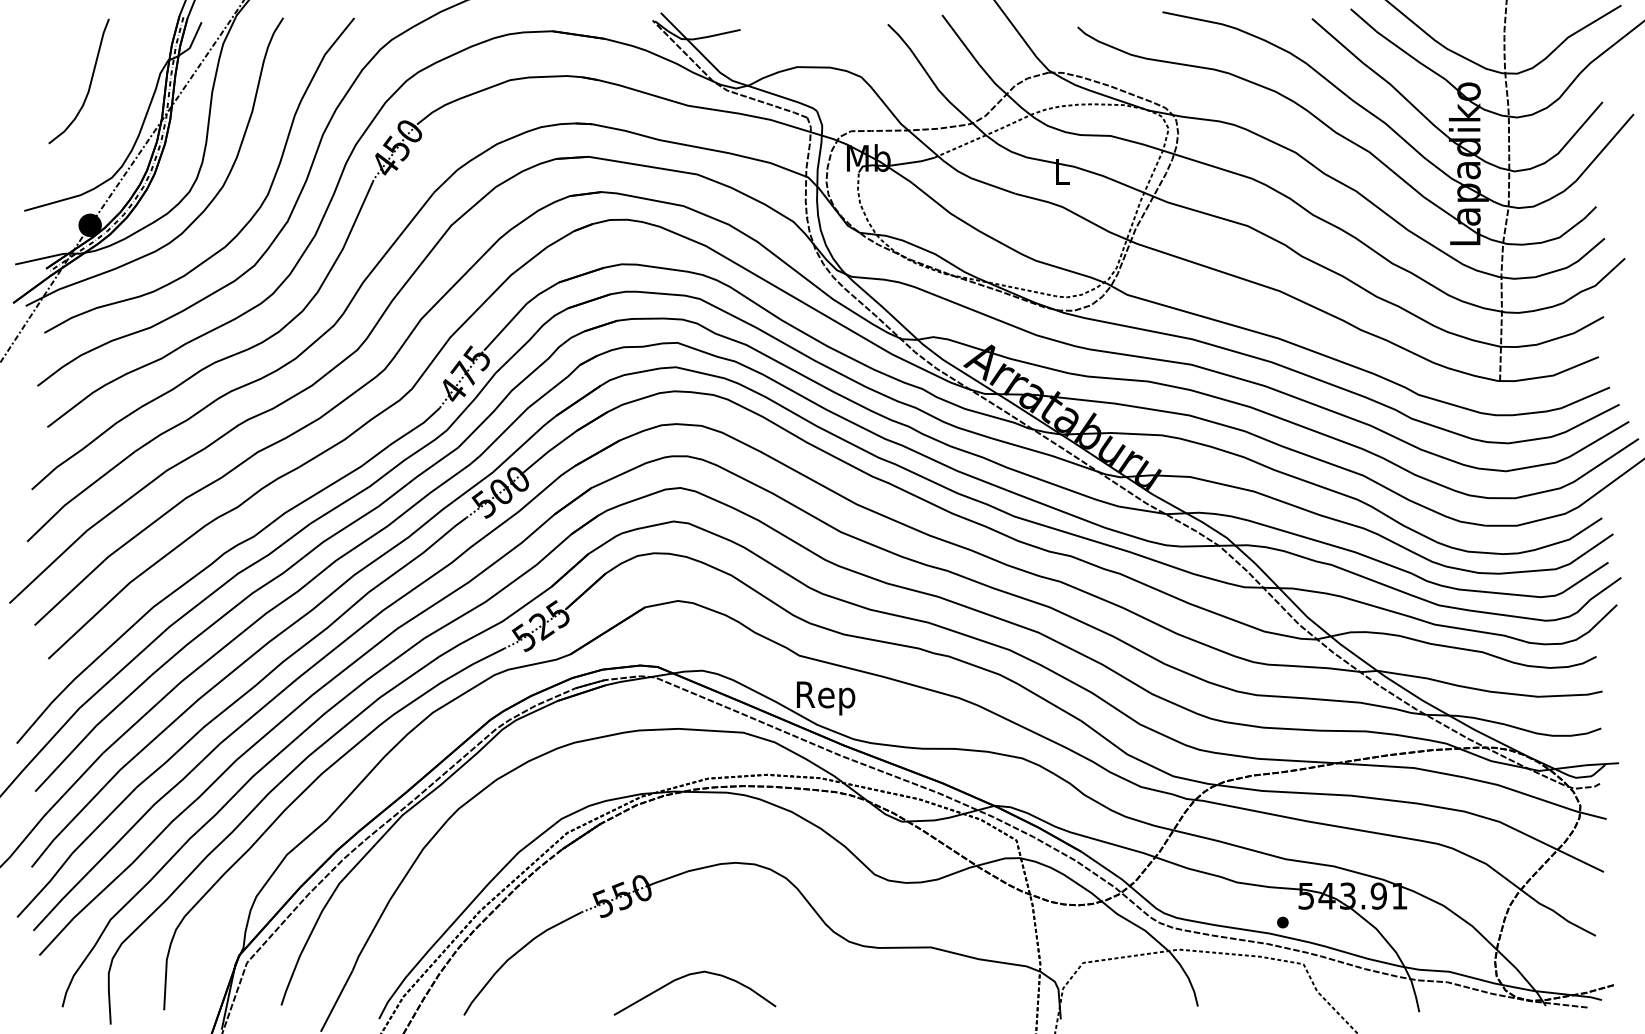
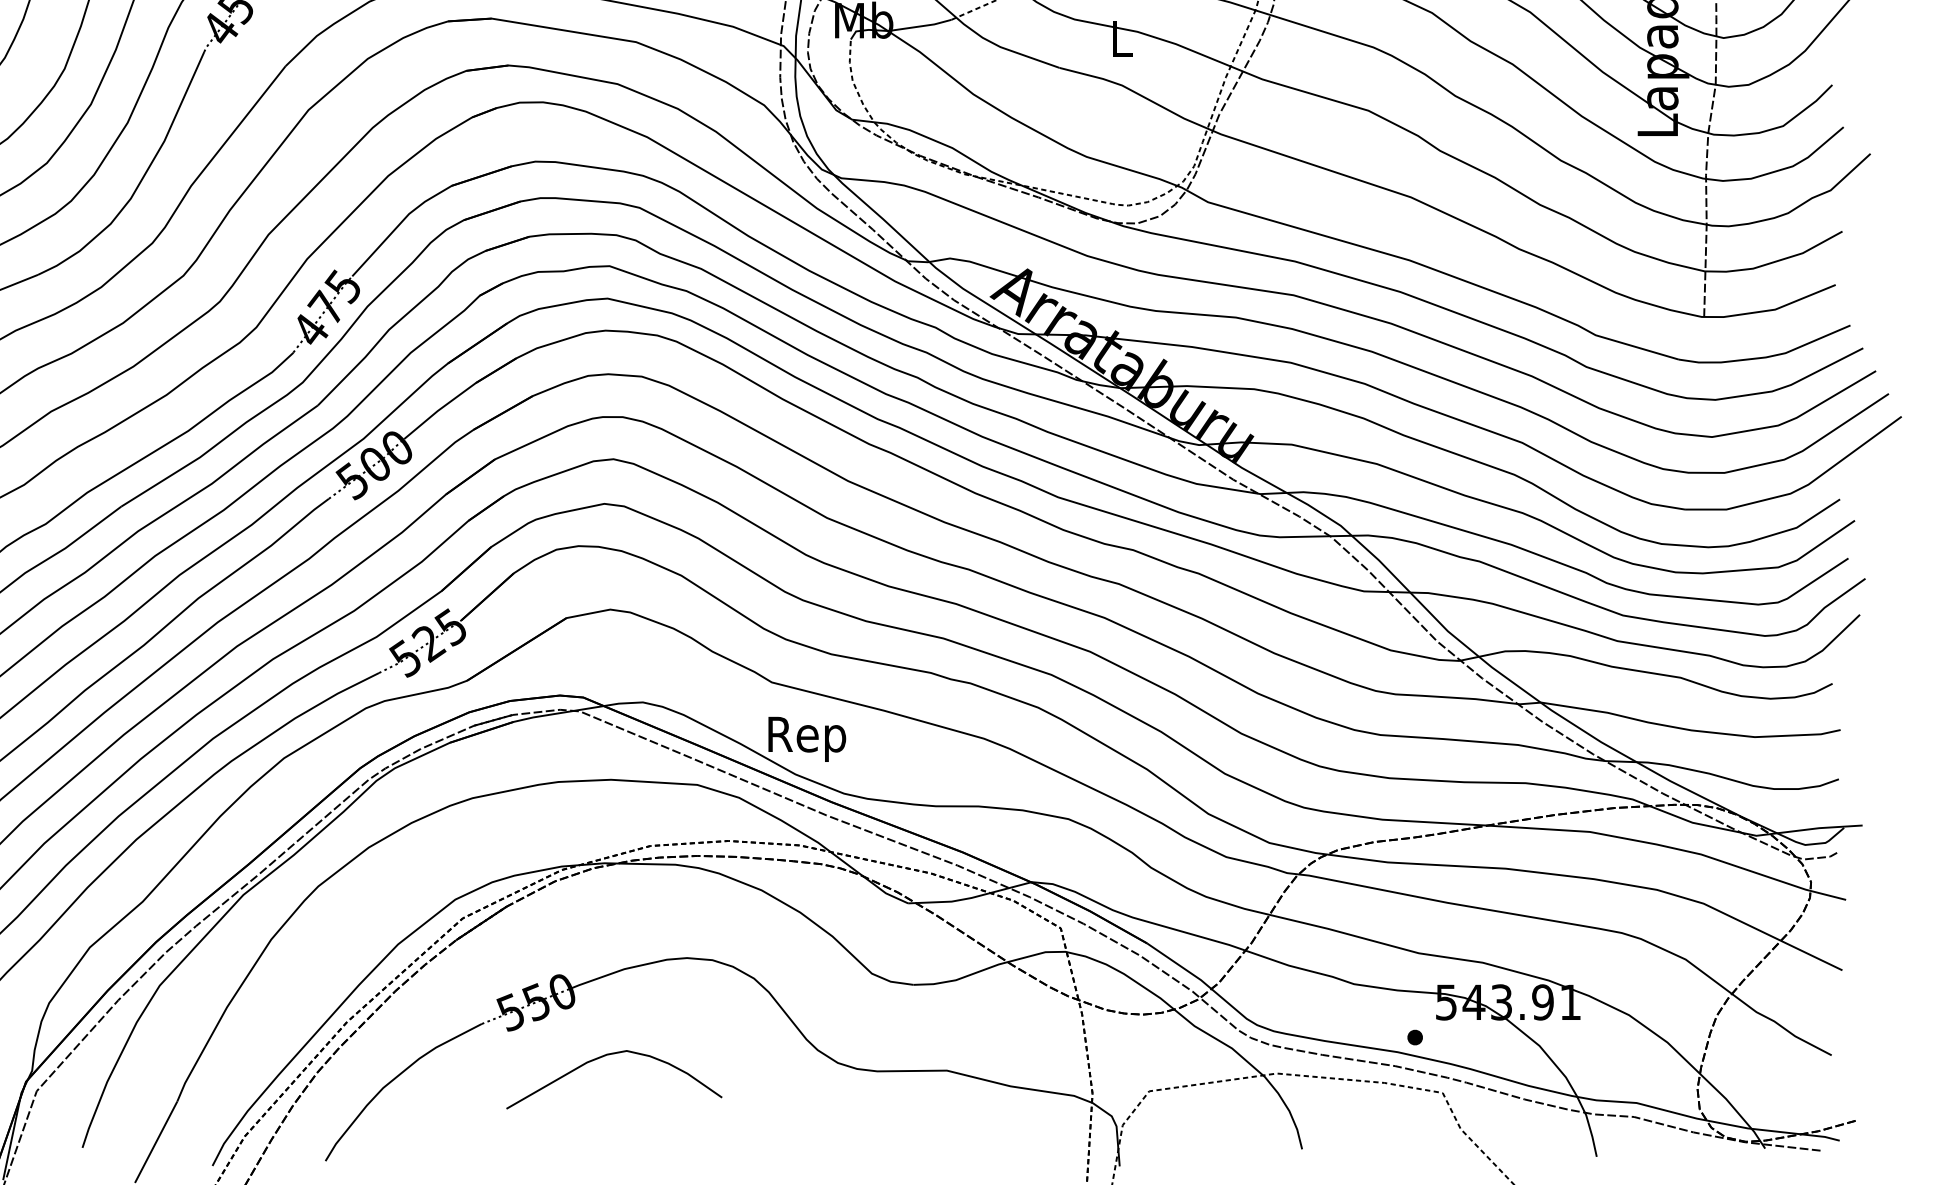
curve: (690, 975) -> (608, 1056), moved

